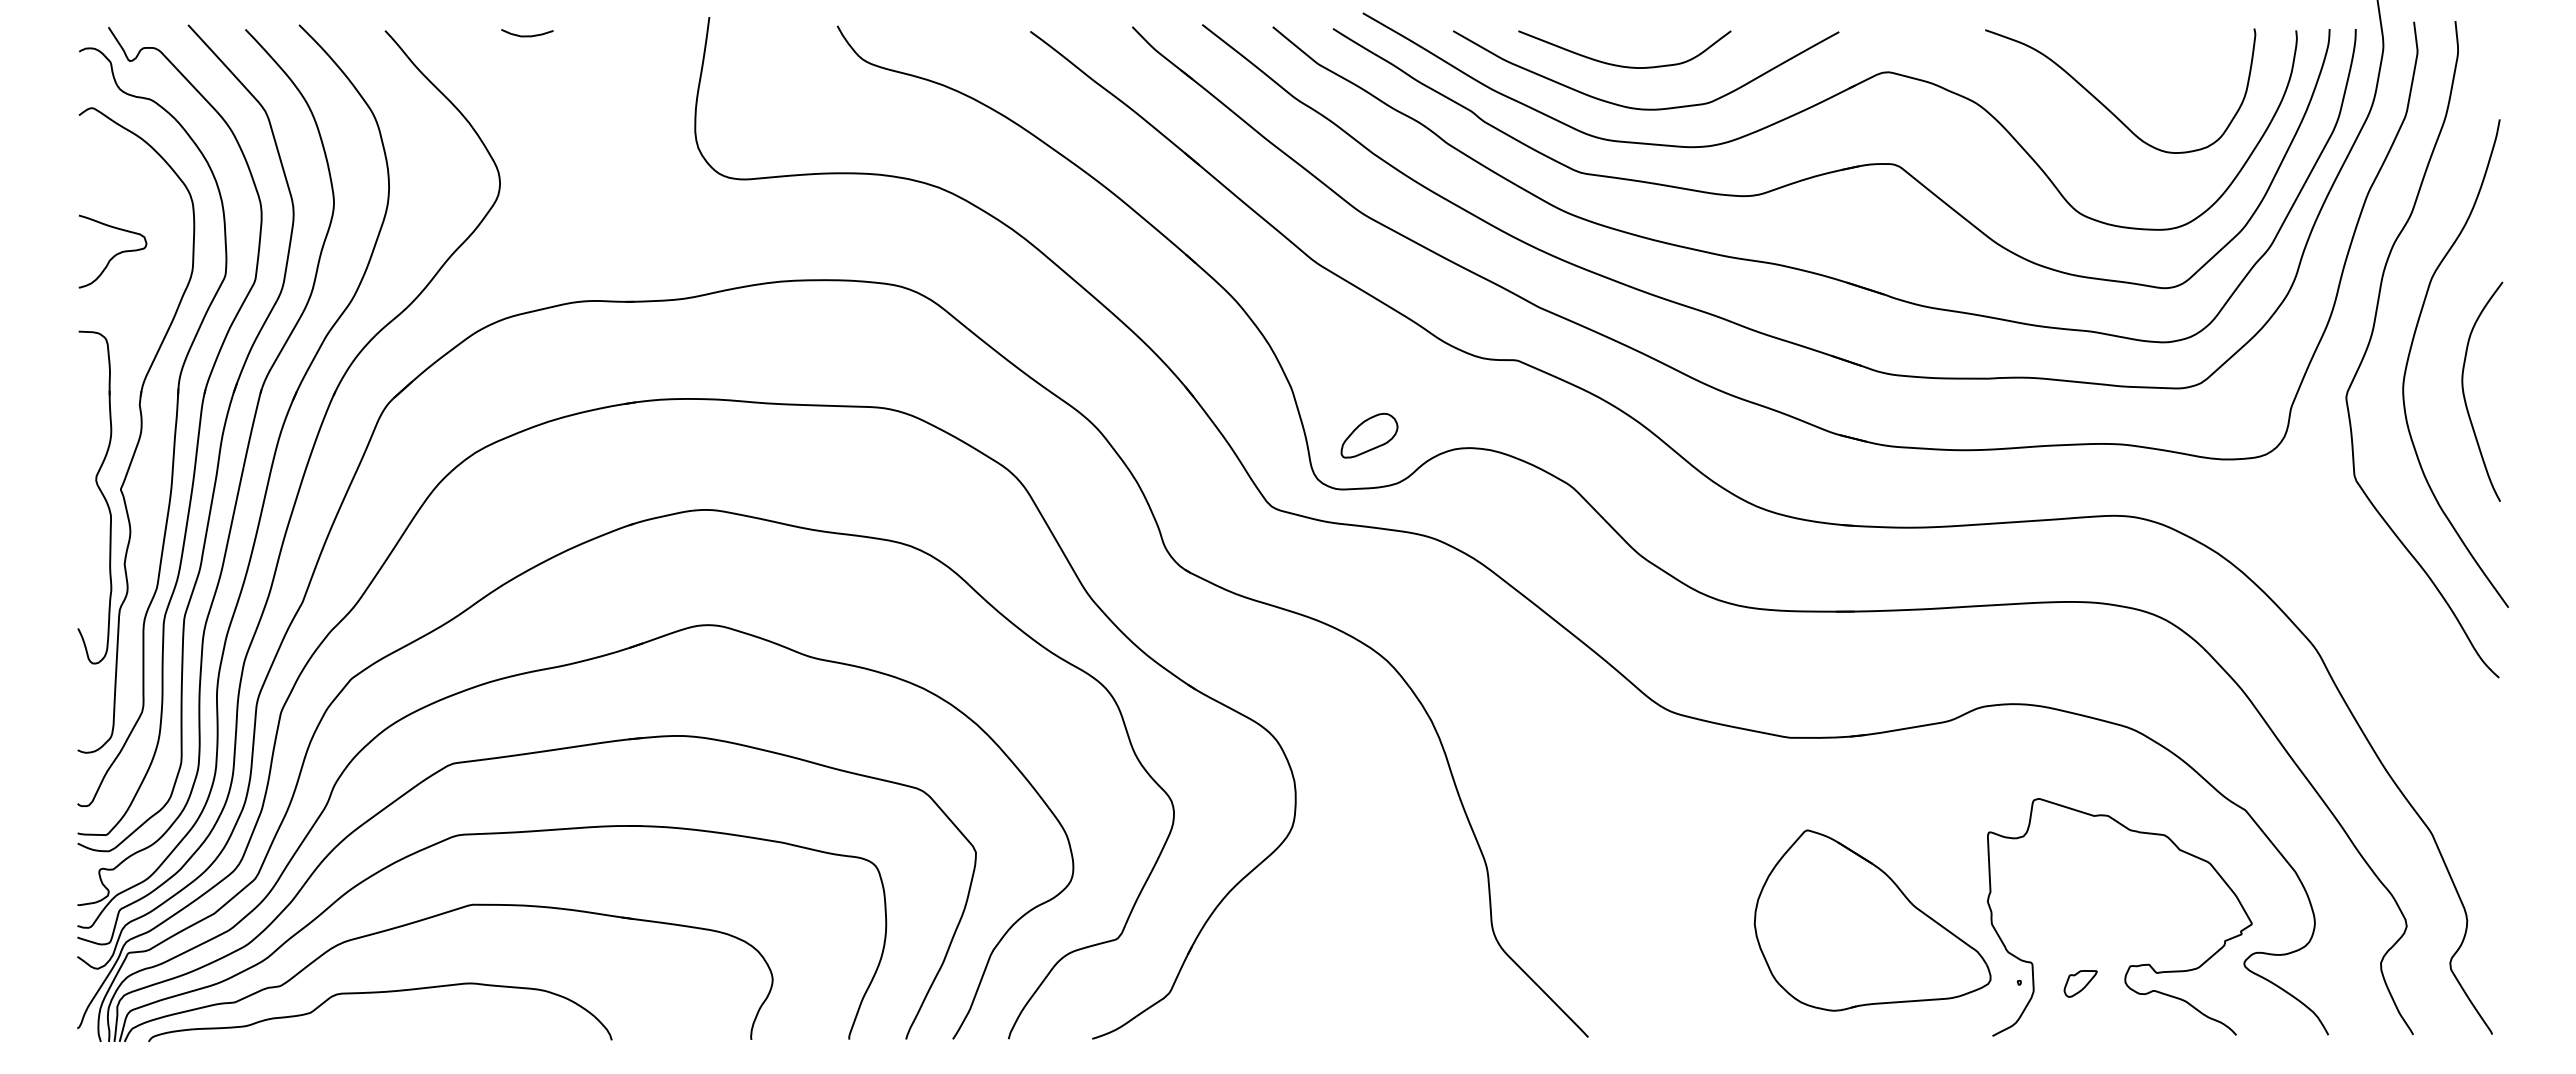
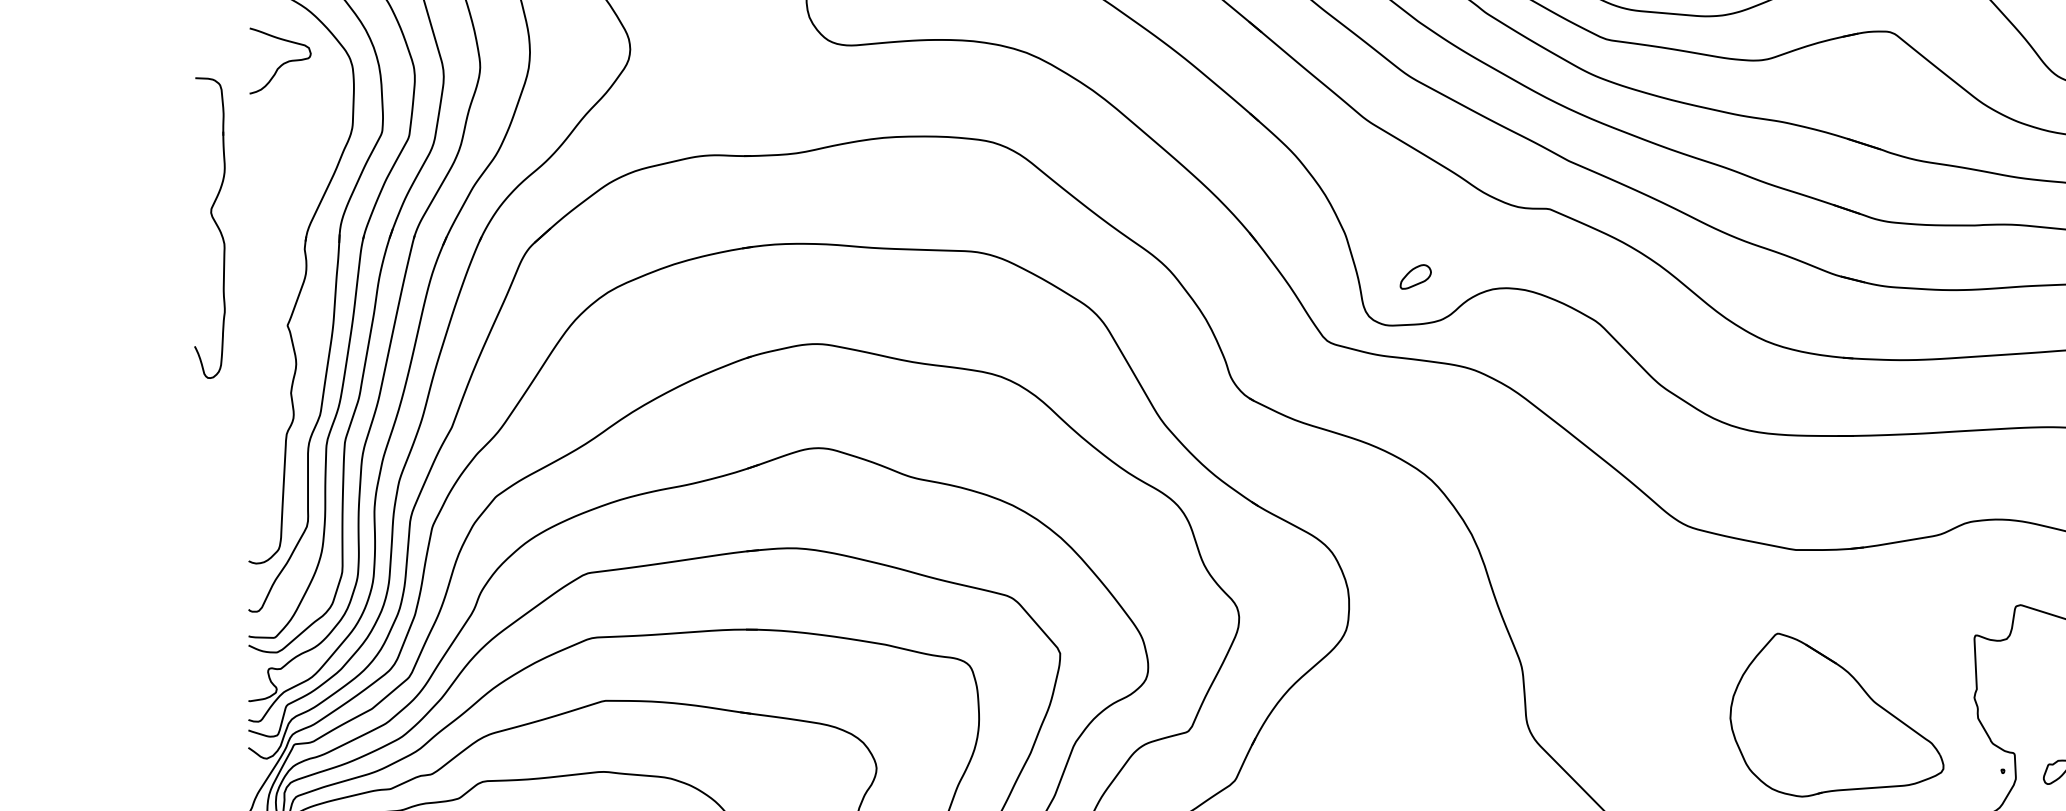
curve: (113, 255) -> (280, 64), moved
part: (1369, 435) -> (1415, 276), size x0.6
part: (101, 494) -> (215, 225), moved
part: (1872, 920) -> (1836, 715), moved

